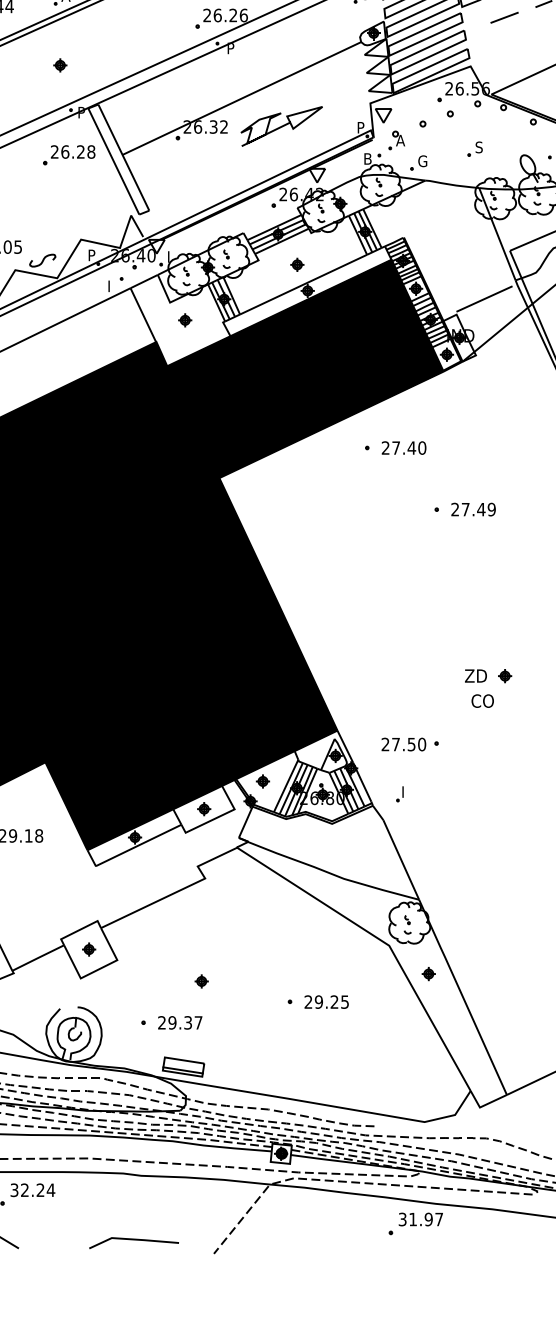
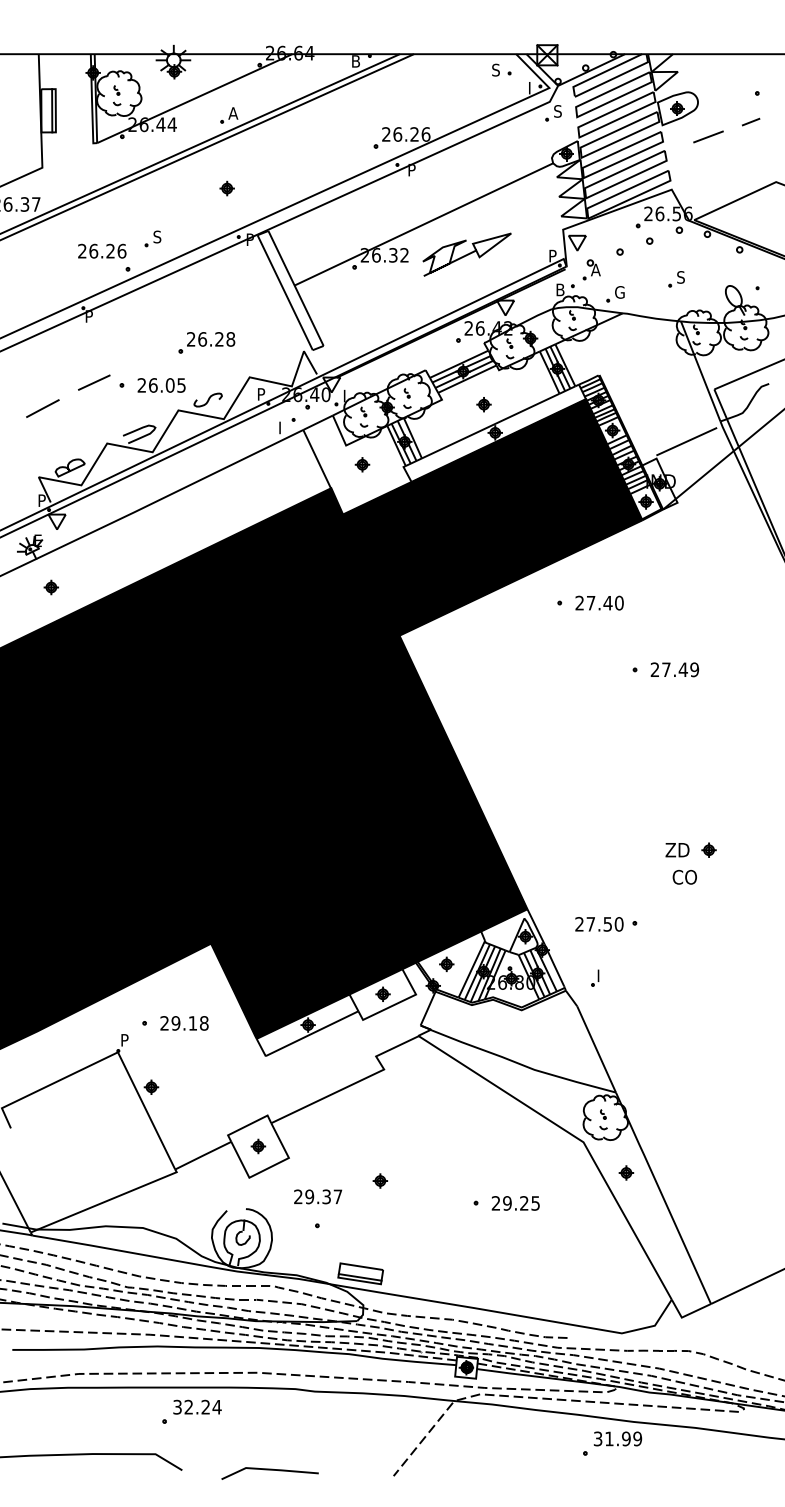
part: (68, 154) -> (206, 342), moved
text: (180, 1022) -> (318, 1196), moved
text: (439, 1219) -> (637, 1438), 31.97 -> 31.99
line: (133, 1240) -> (269, 1470), moved

